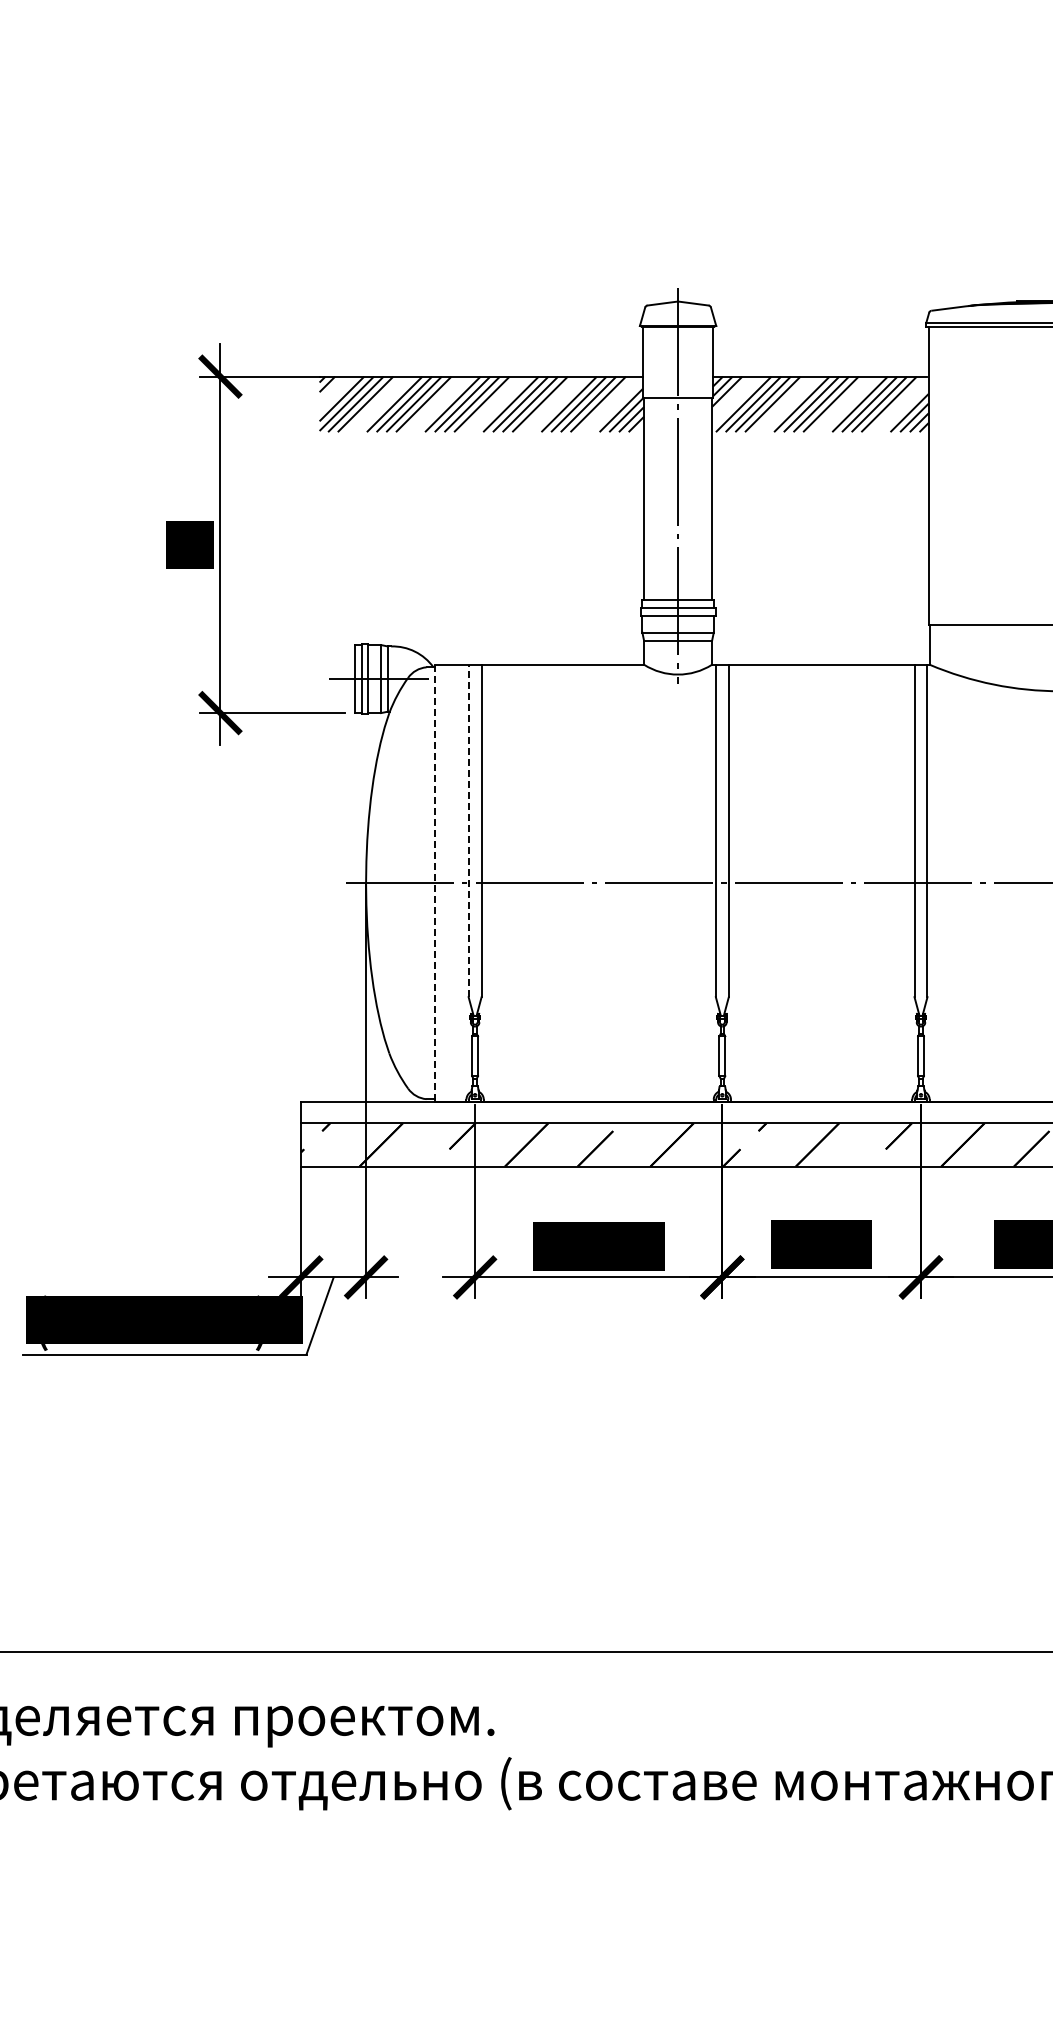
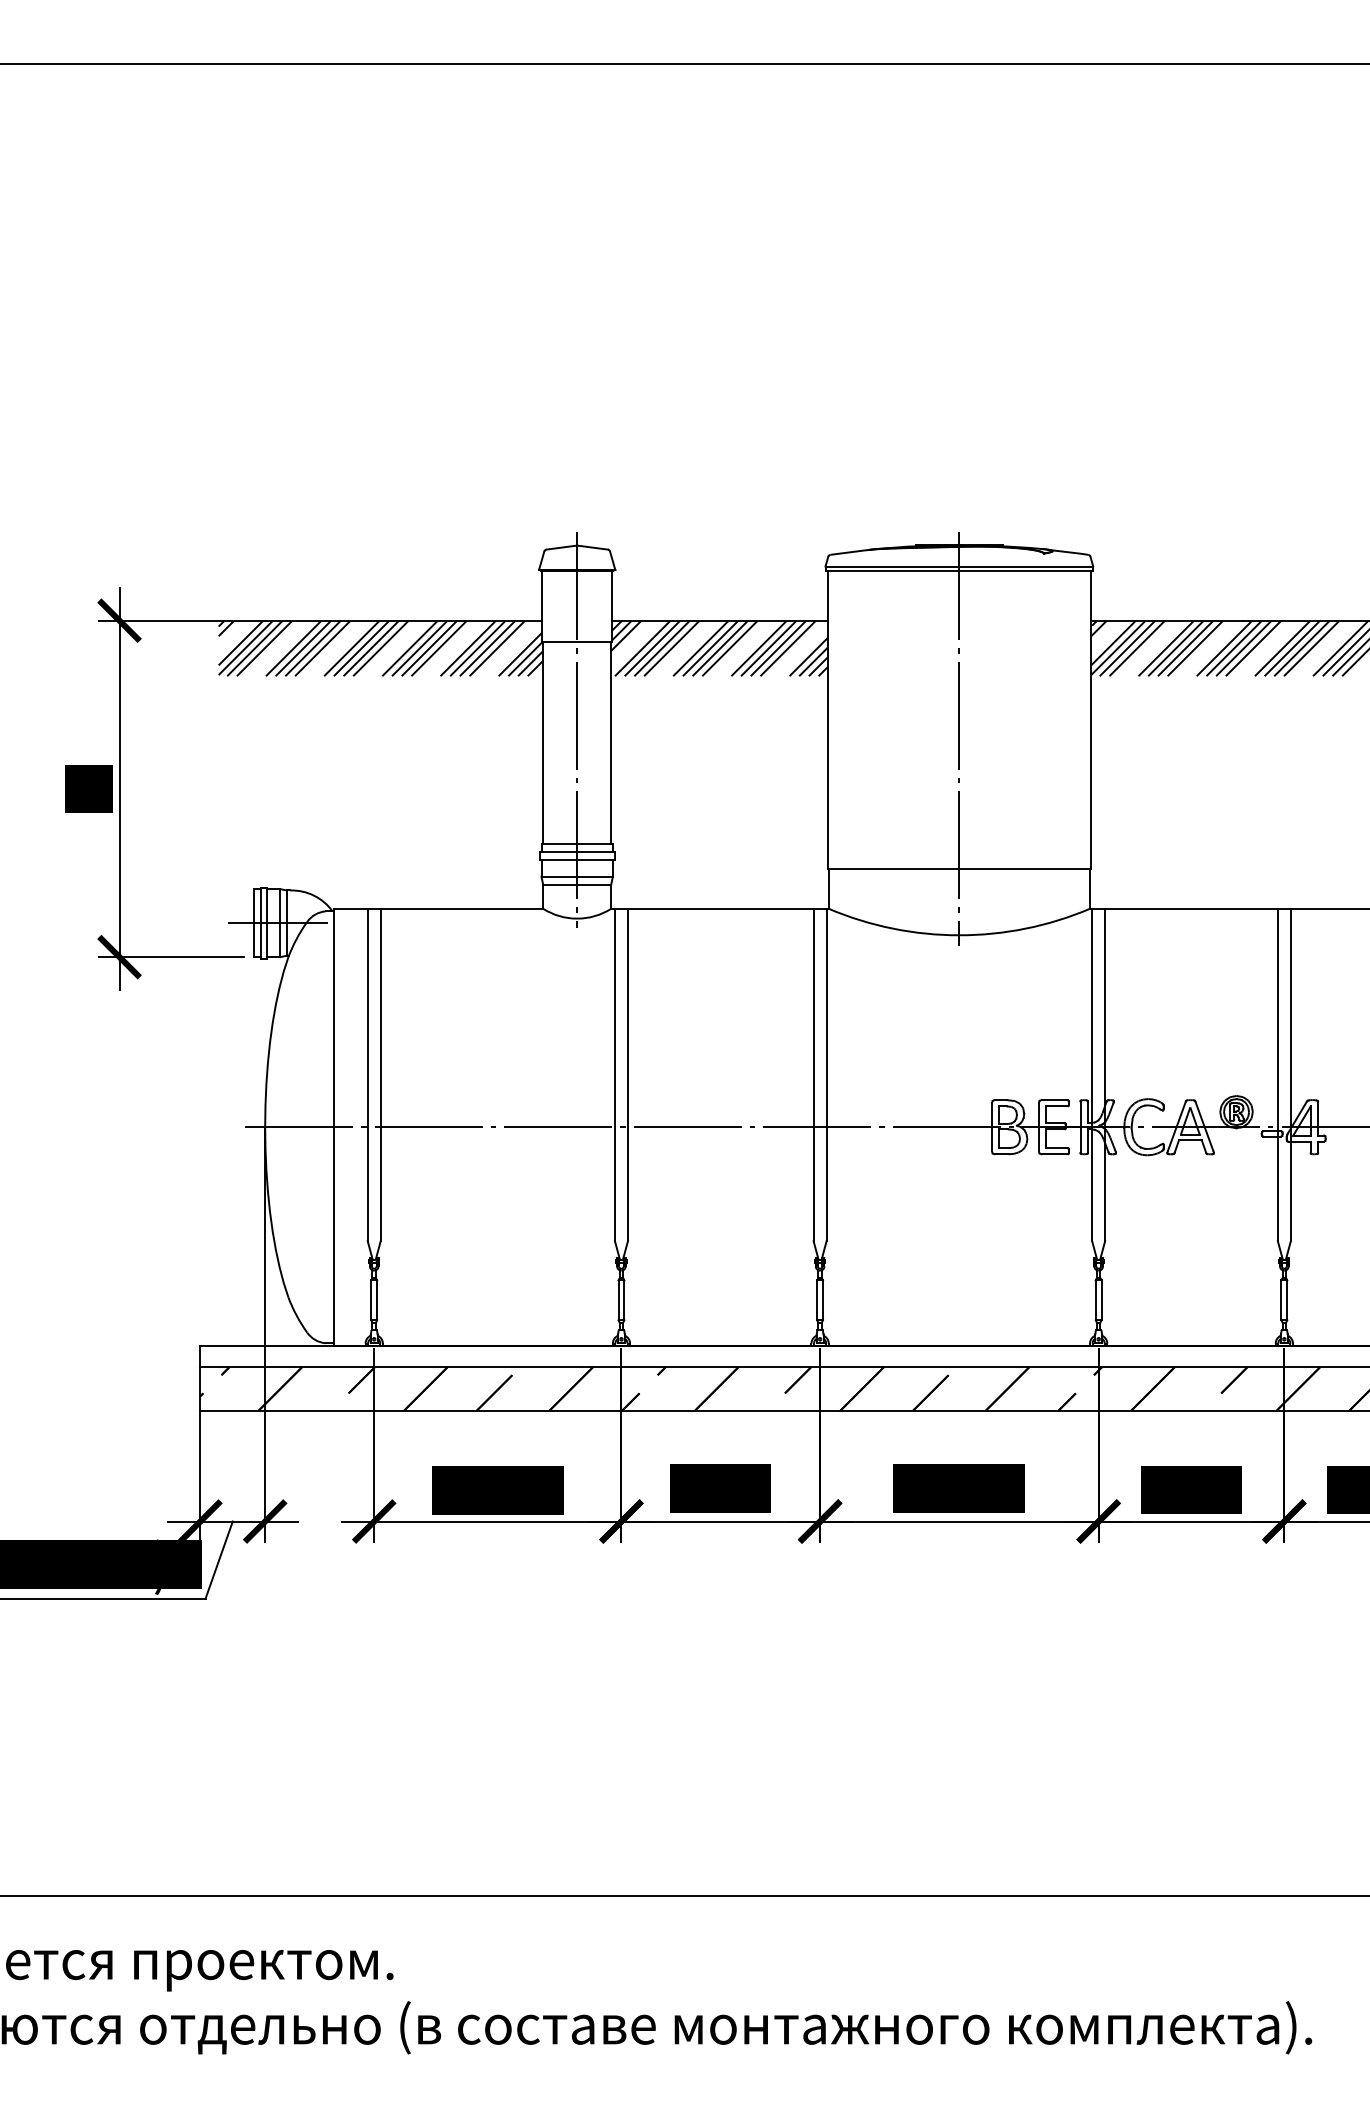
line: (468, 830) -> (367, 1074), dashed -> solid
line: (435, 883) -> (334, 1127), dashed -> solid

